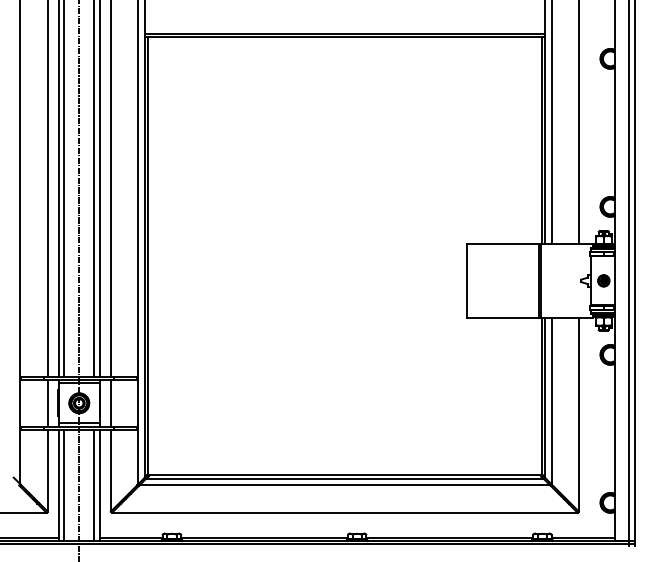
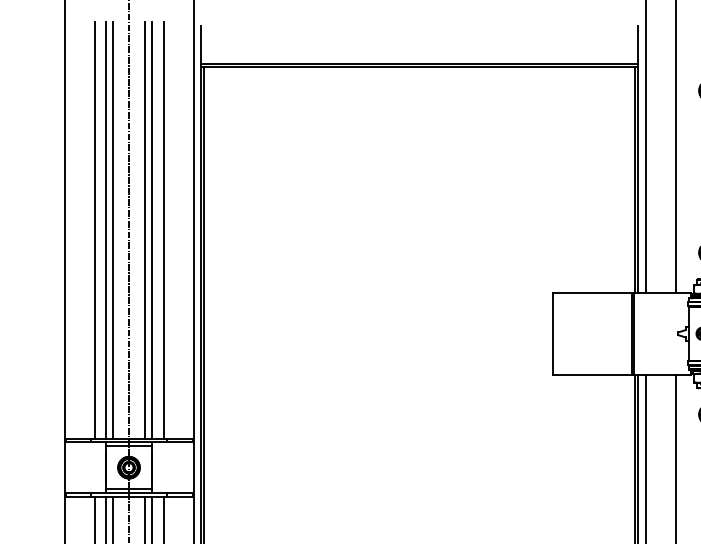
line: (47, 403) -> (94, 467), removed
line: (110, 403) -> (163, 467), removed

